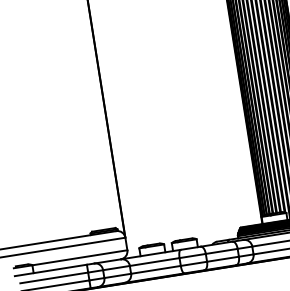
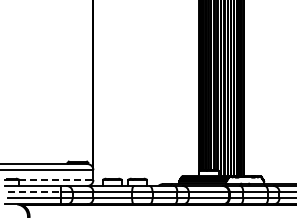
line: (79, 257) -> (56, 179), solid -> dashed
line: (55, 278) -> (35, 192), solid -> dashed

